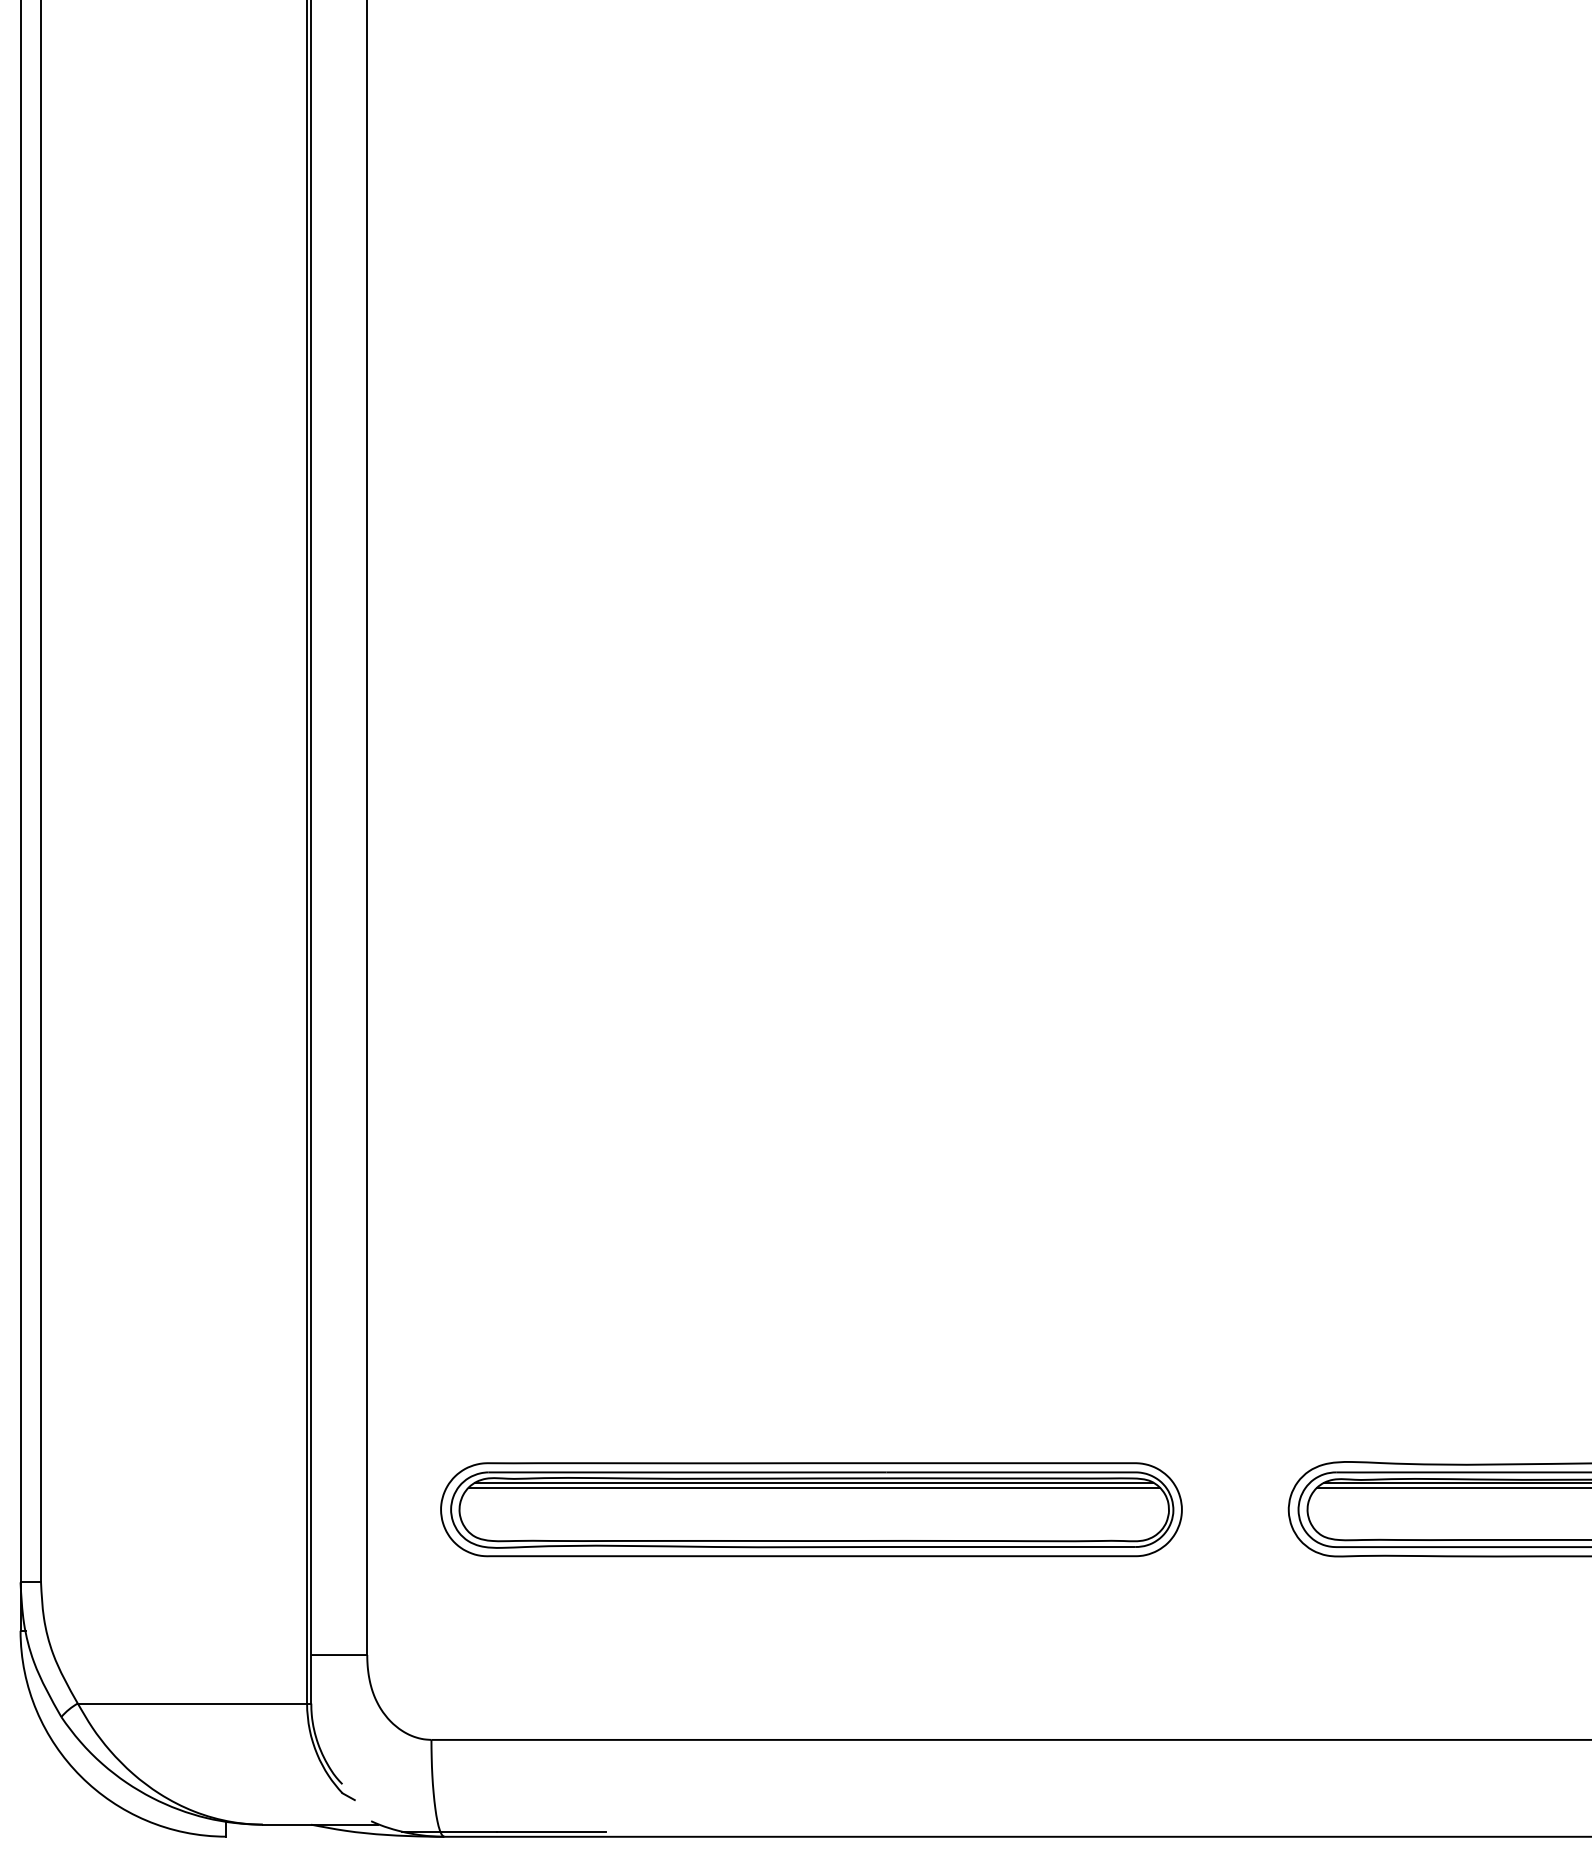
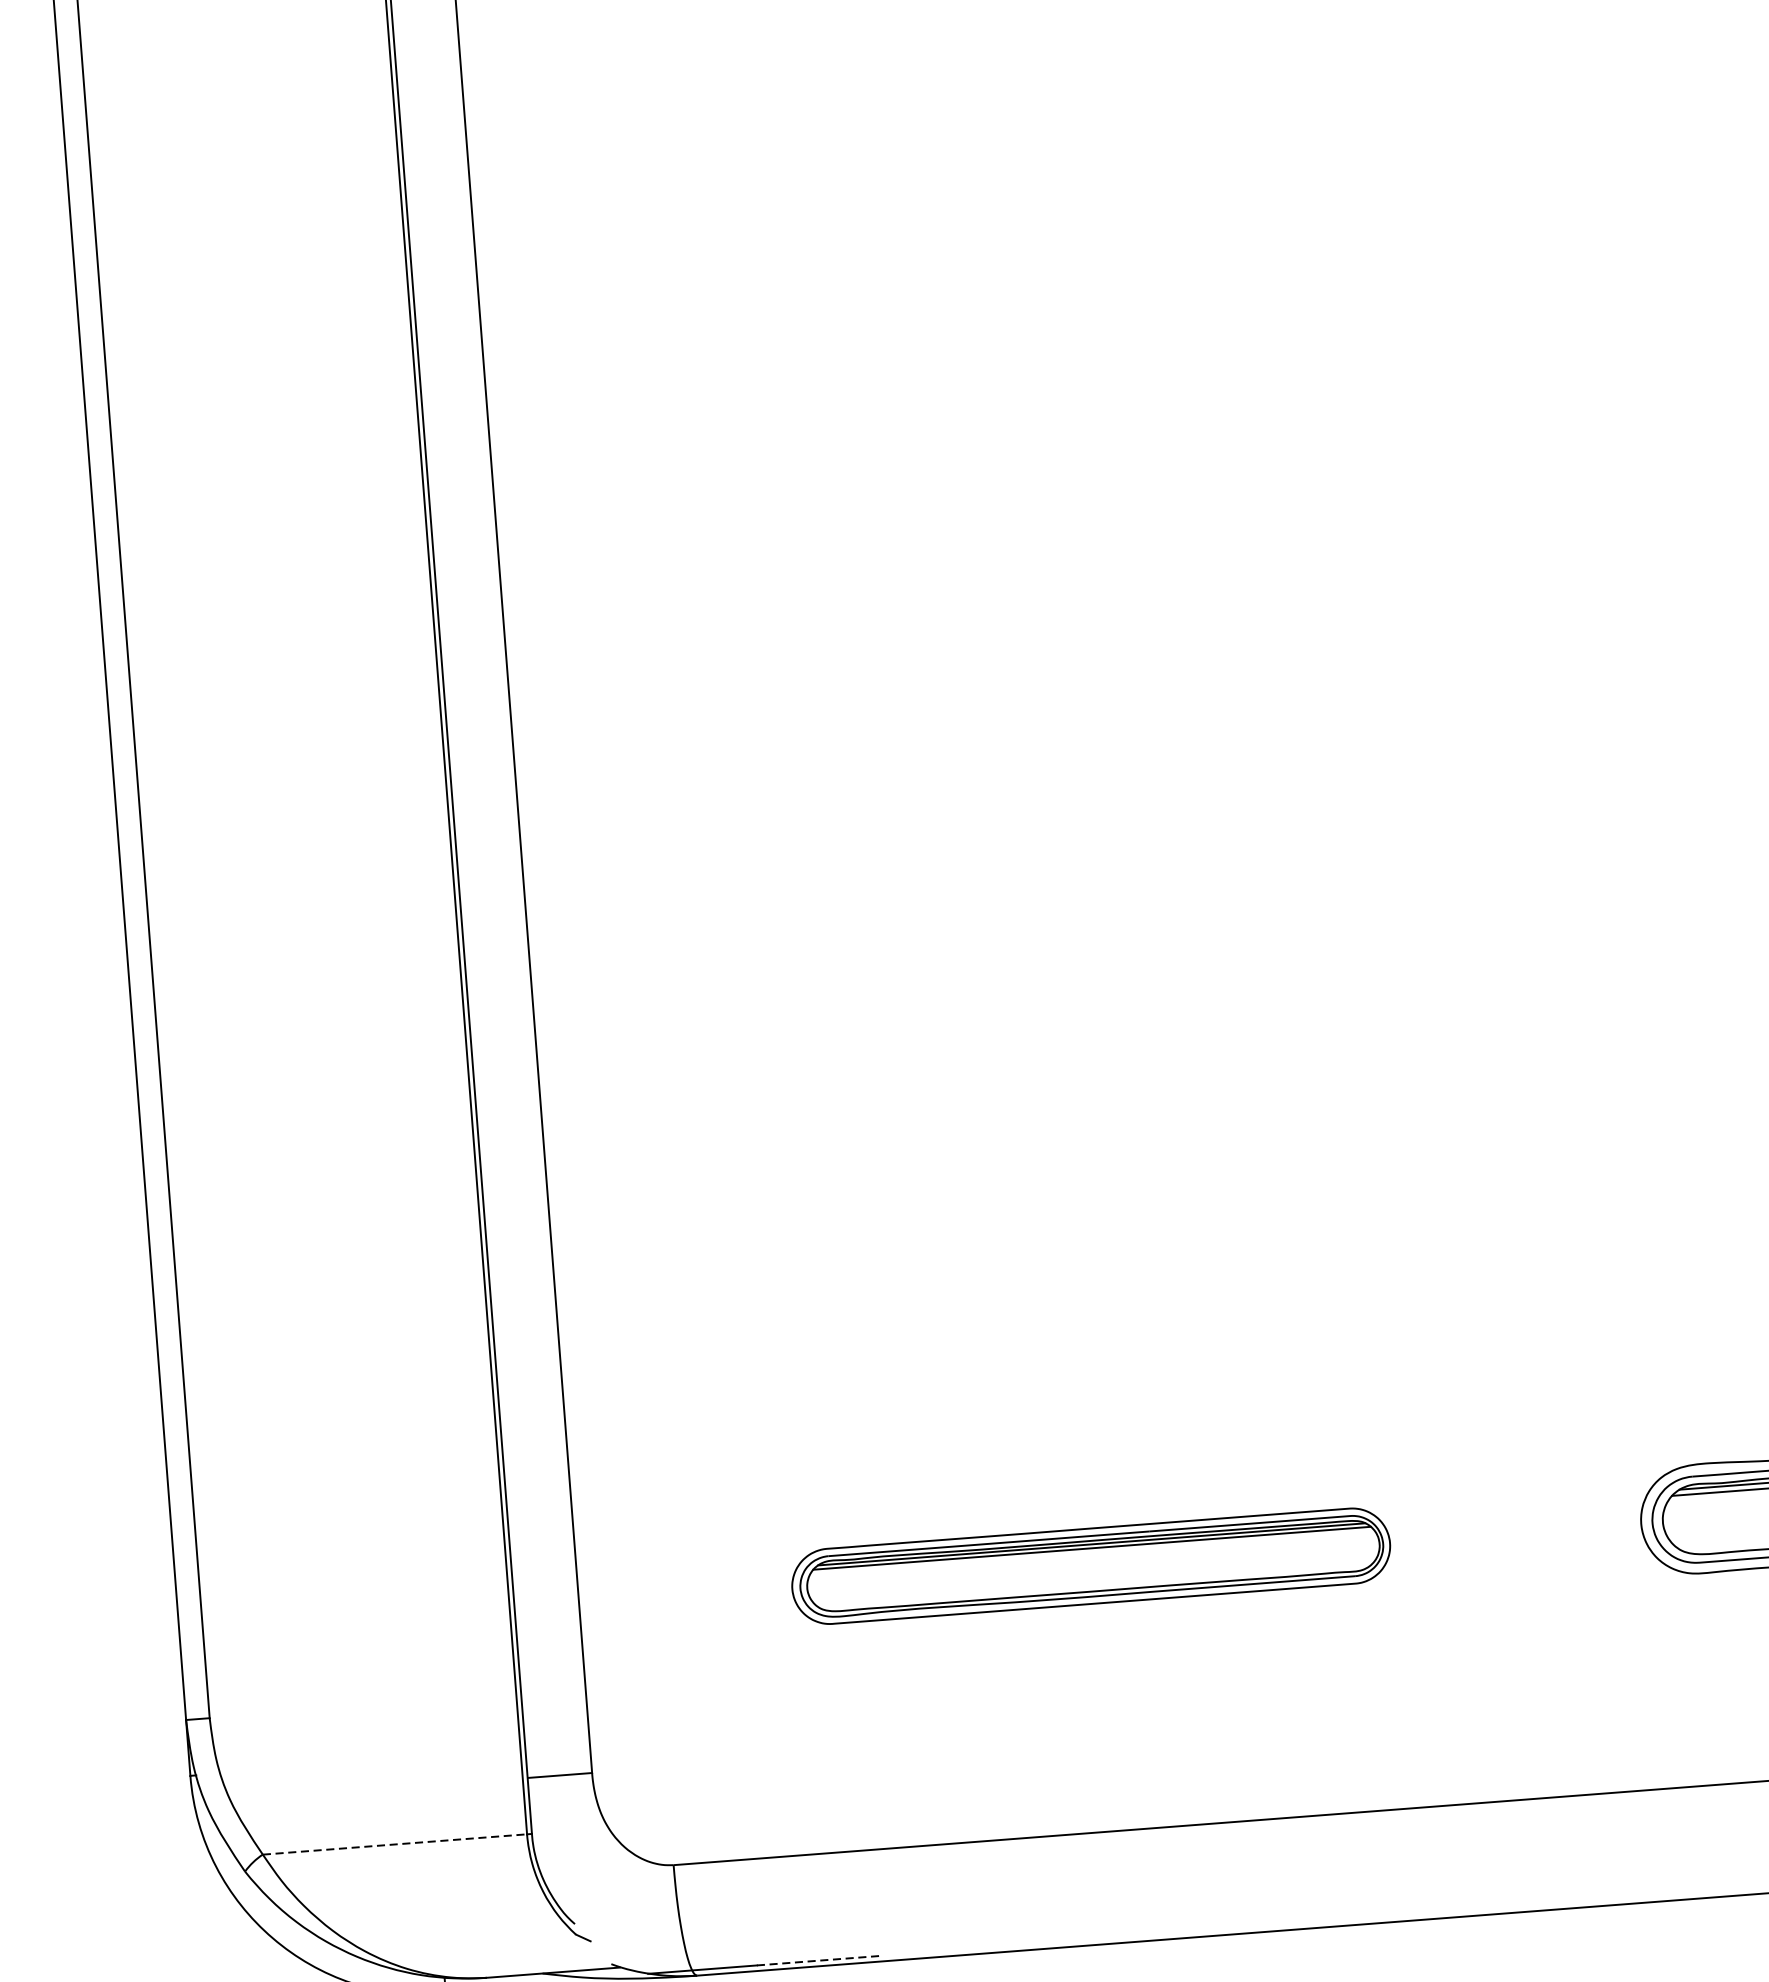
part: (811, 1509) -> (1091, 1565), size x0.7
line: (192, 1703) -> (395, 1844), solid -> dashed
line: (551, 1831) -> (820, 1960), solid -> dashed

